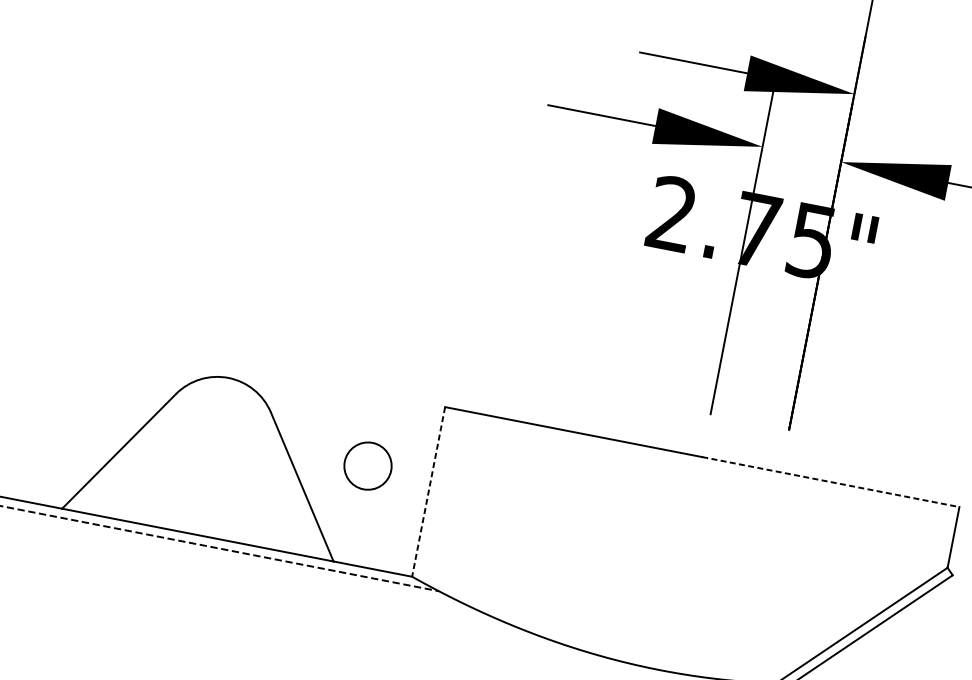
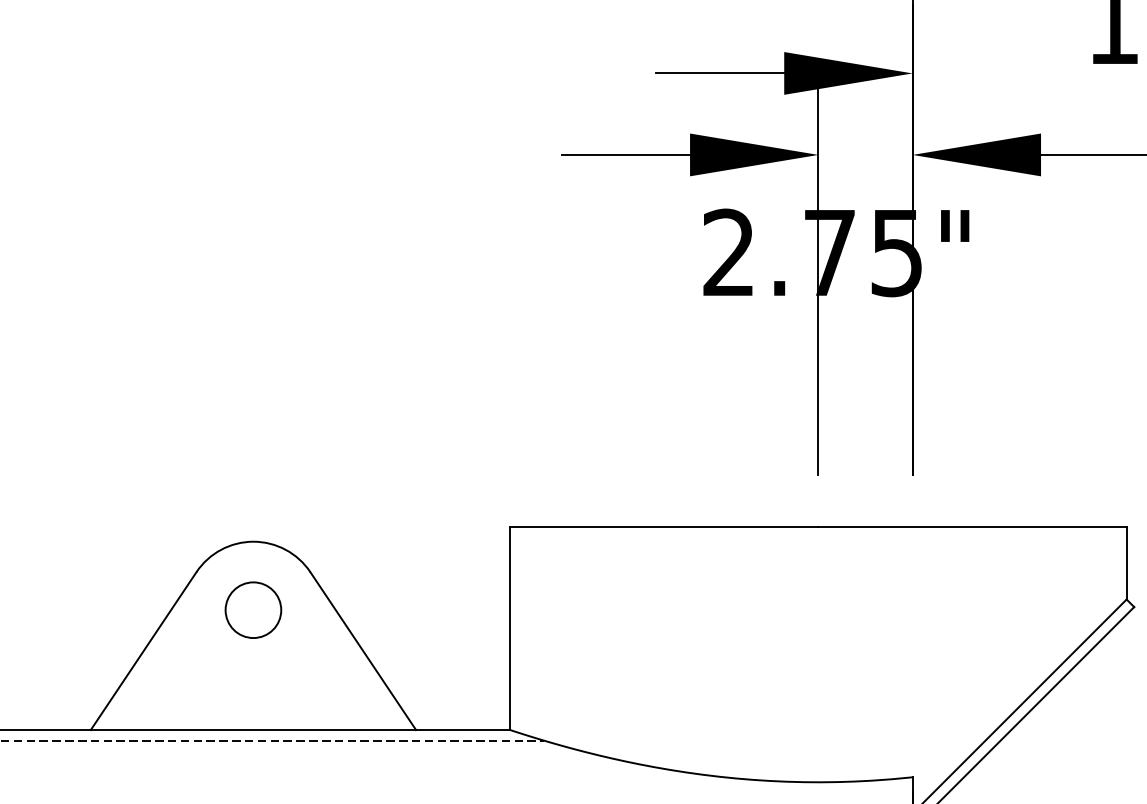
circle: (368, 465) -> (253, 609), moved
line: (831, 482) -> (973, 526), dashed -> solid
line: (428, 492) -> (510, 628), dashed -> solid

